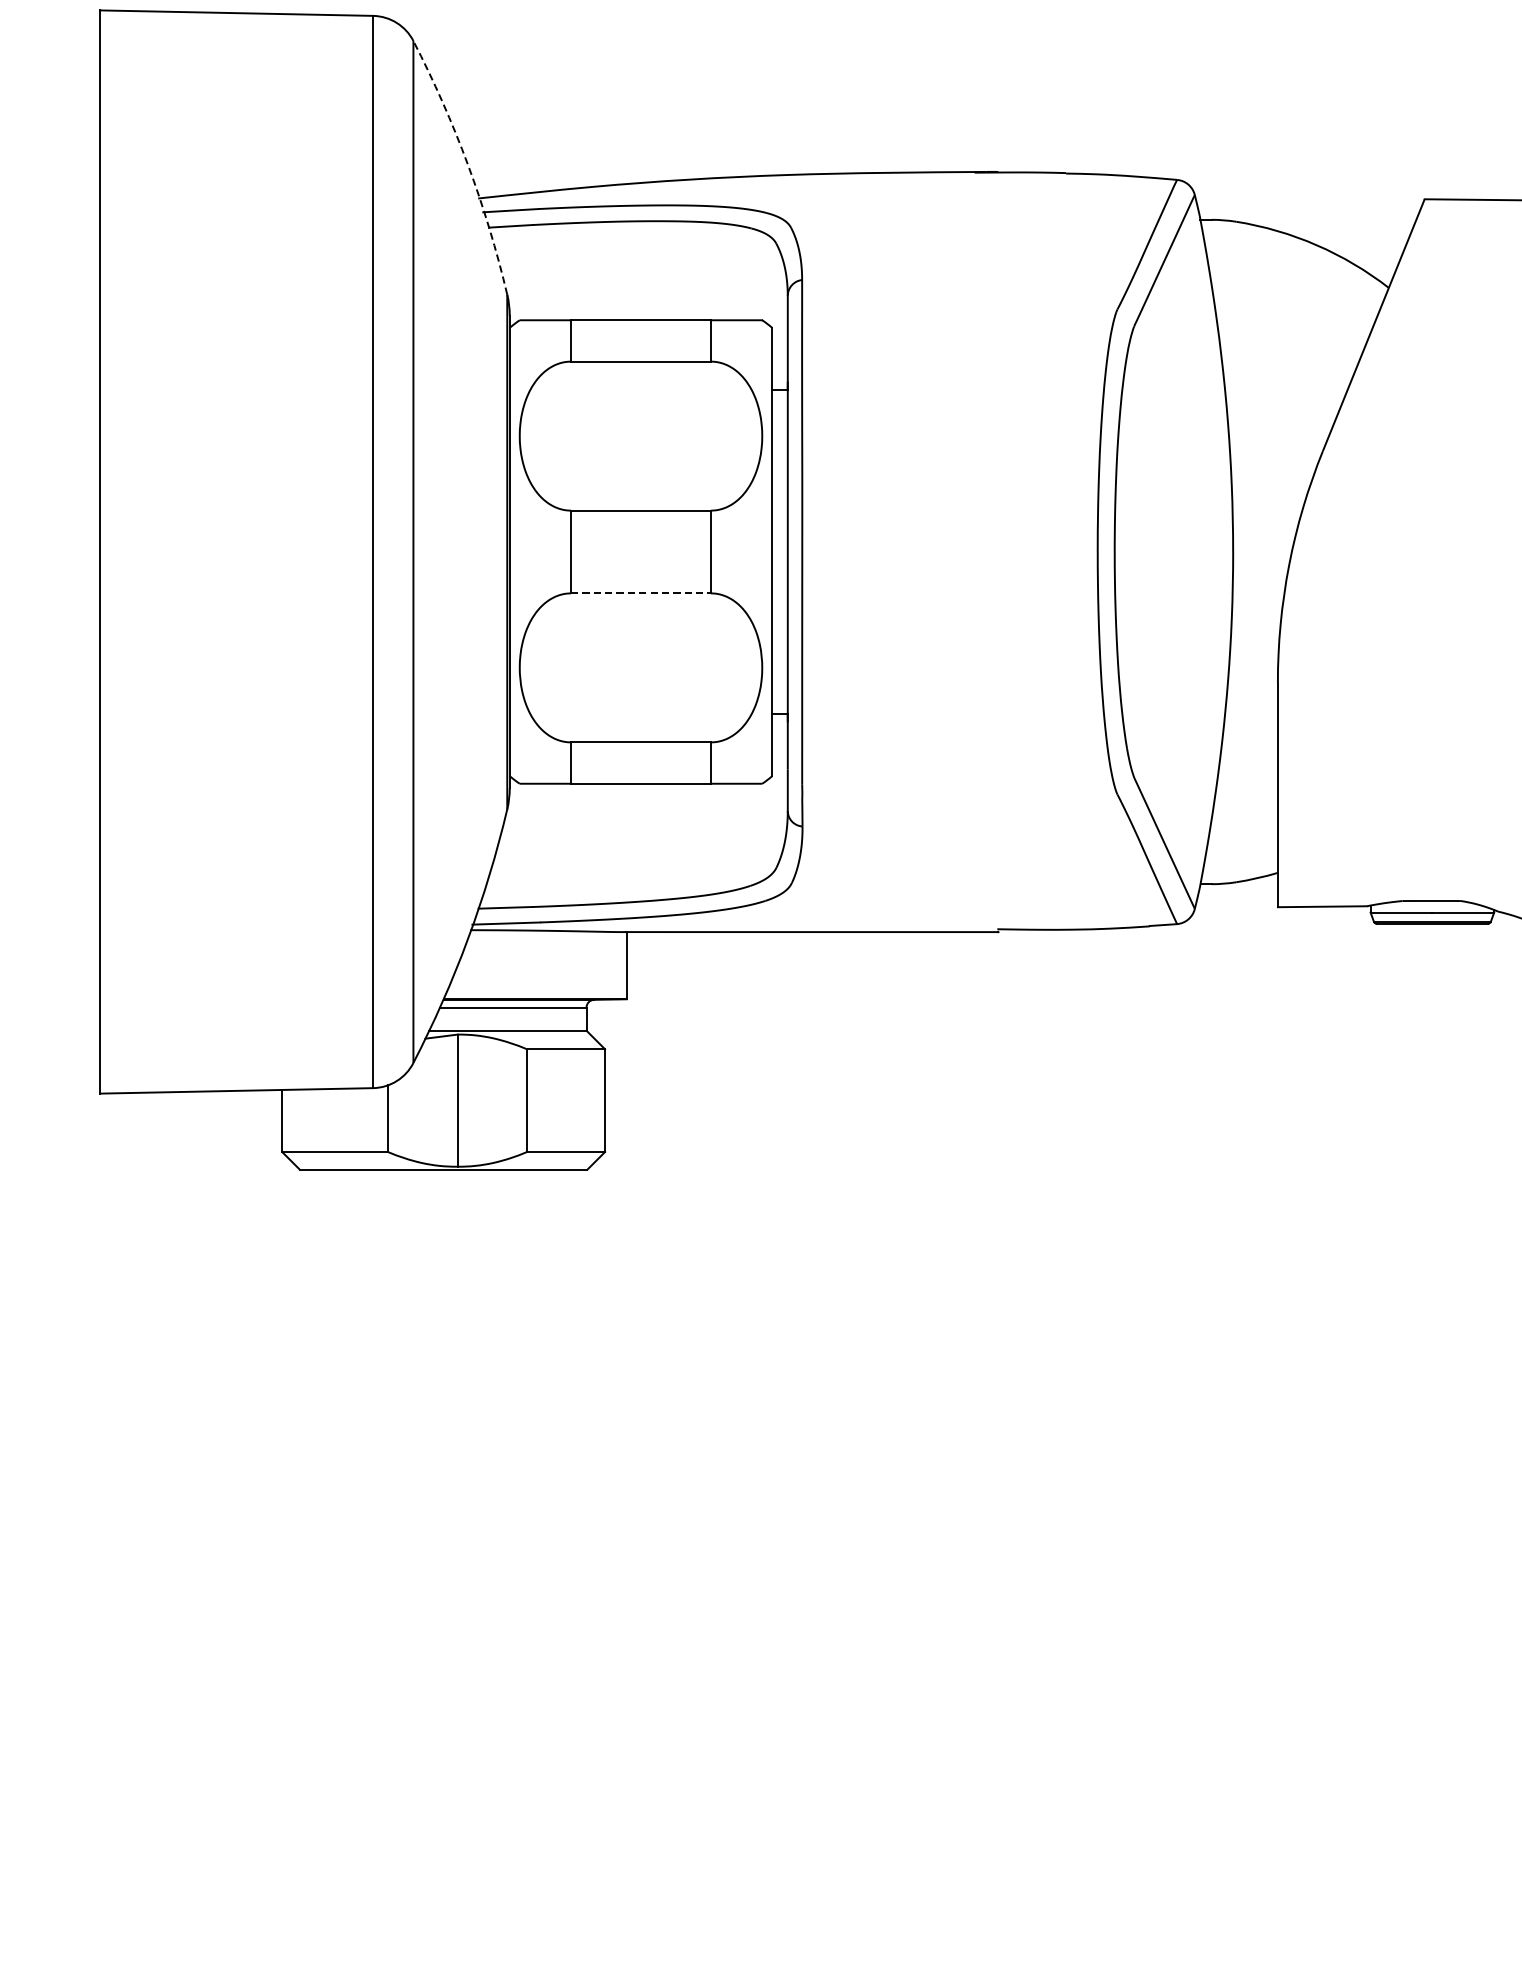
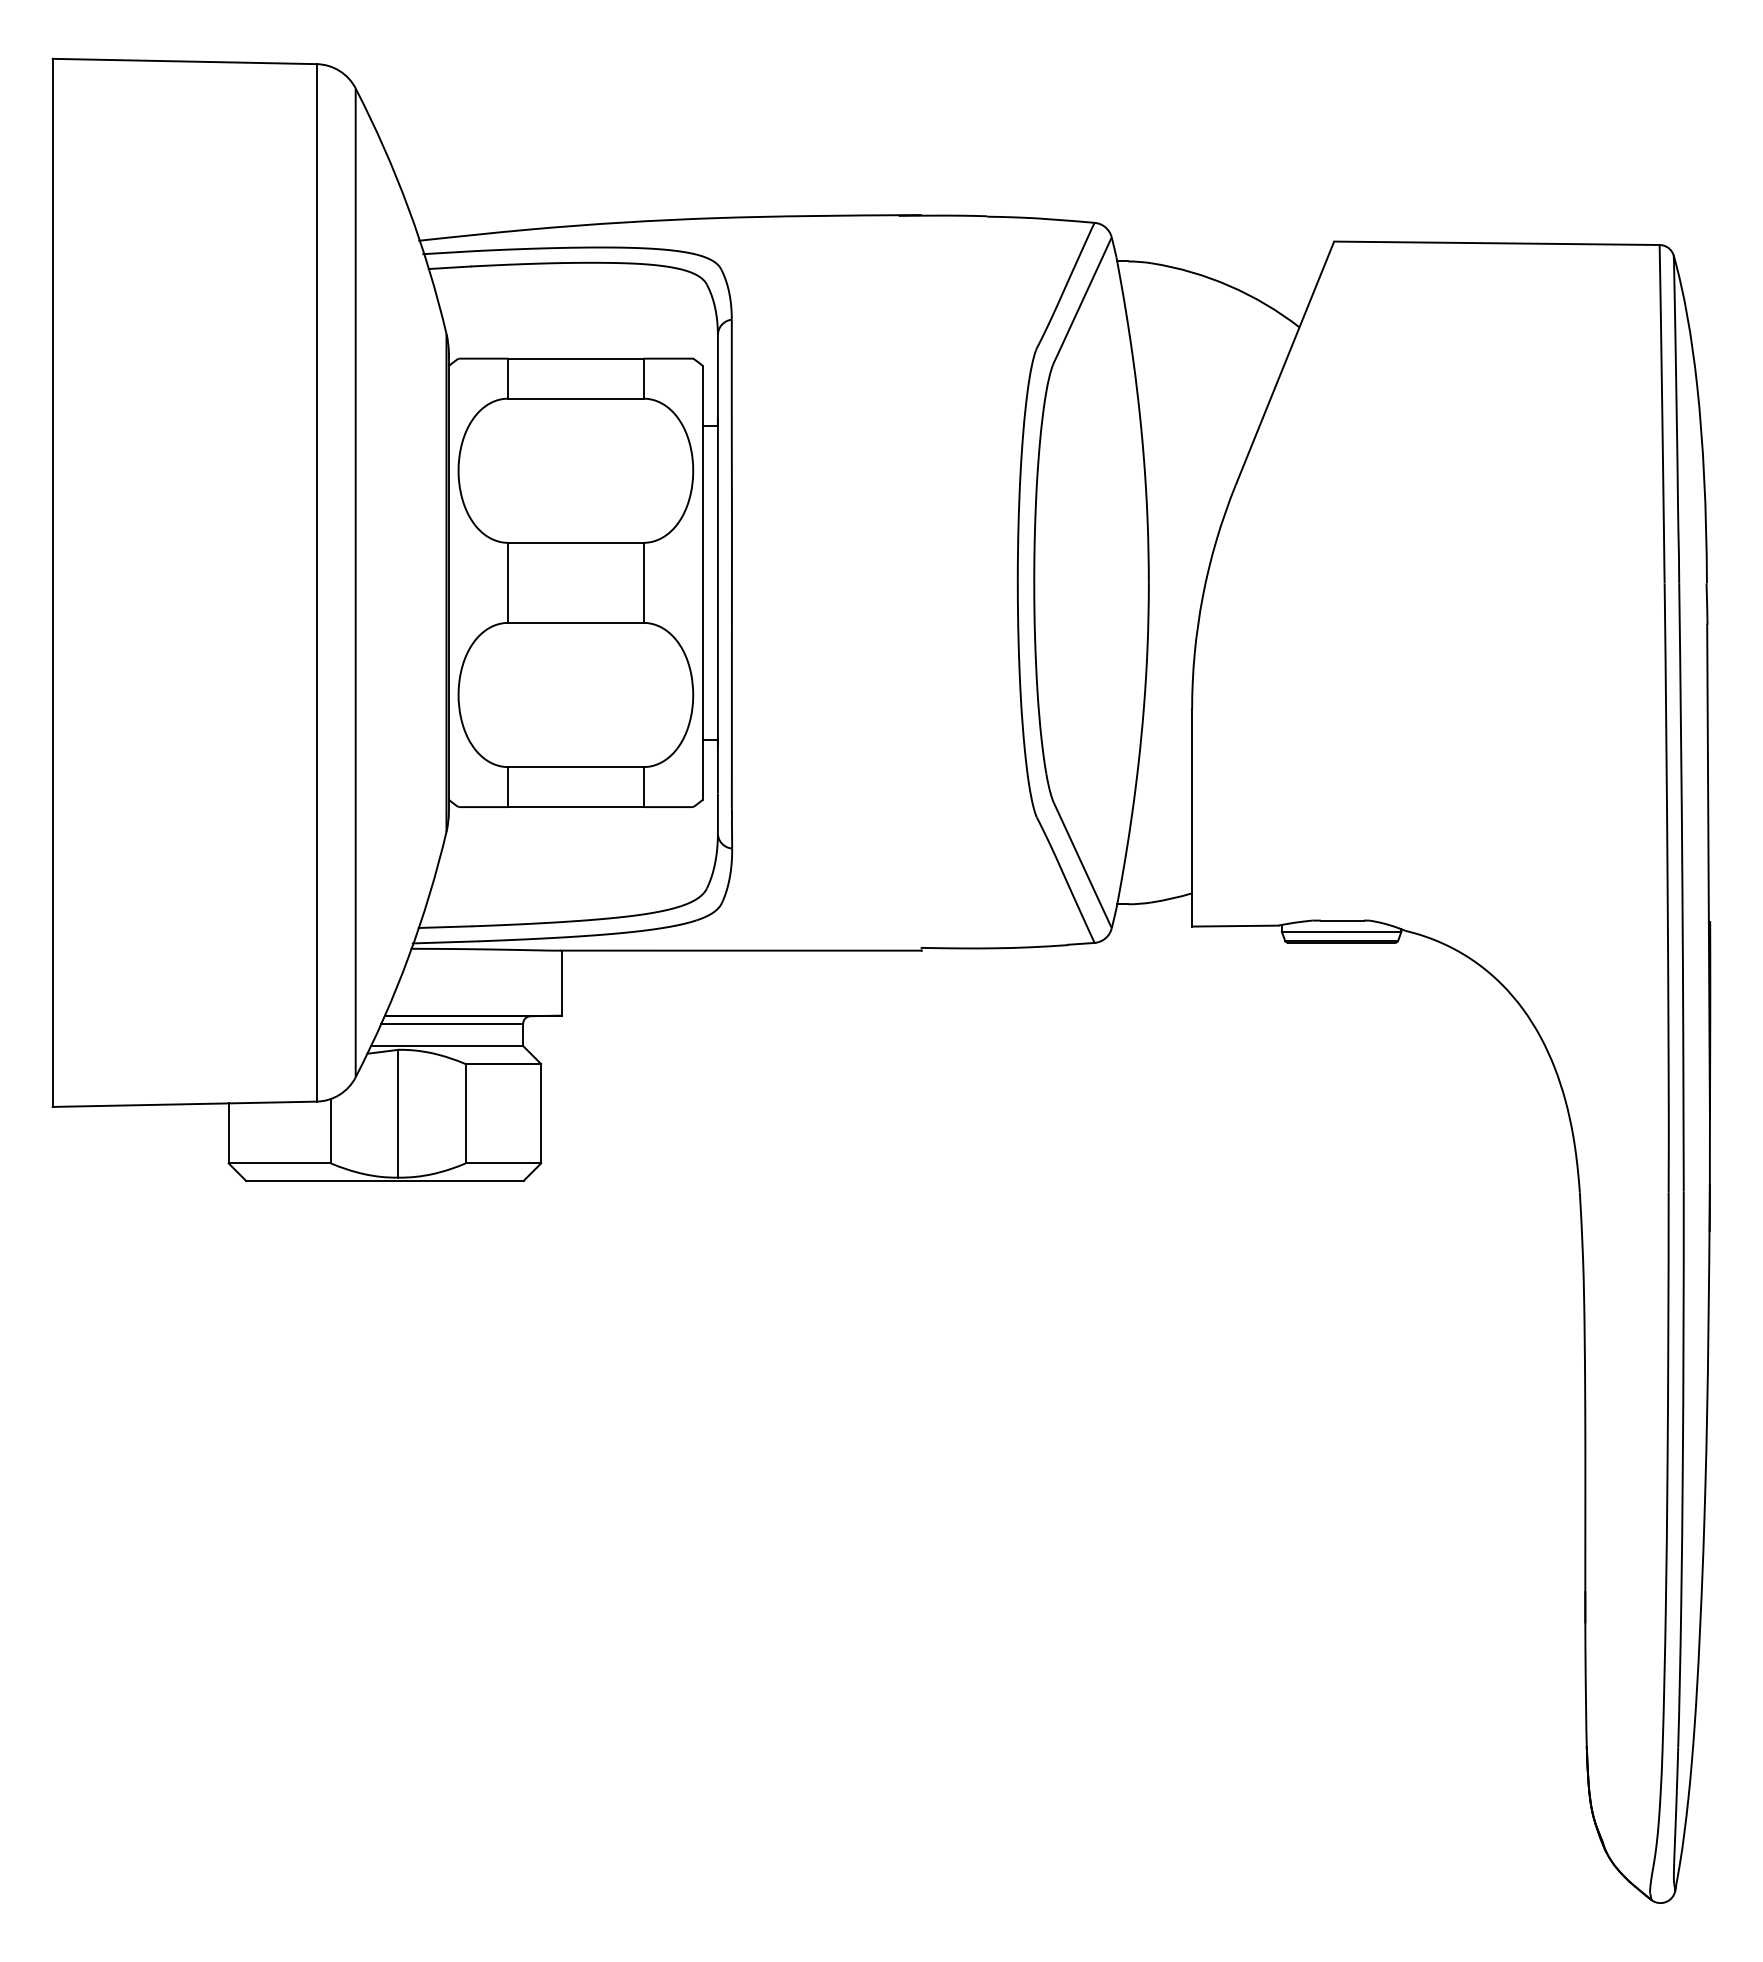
arc: (468, 165) -> (408, 208), dashed -> solid
line: (640, 592) -> (575, 622), dashed -> solid

